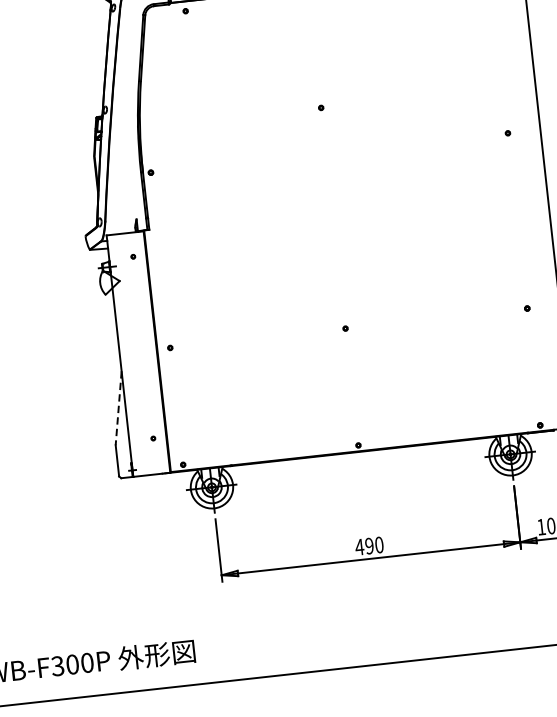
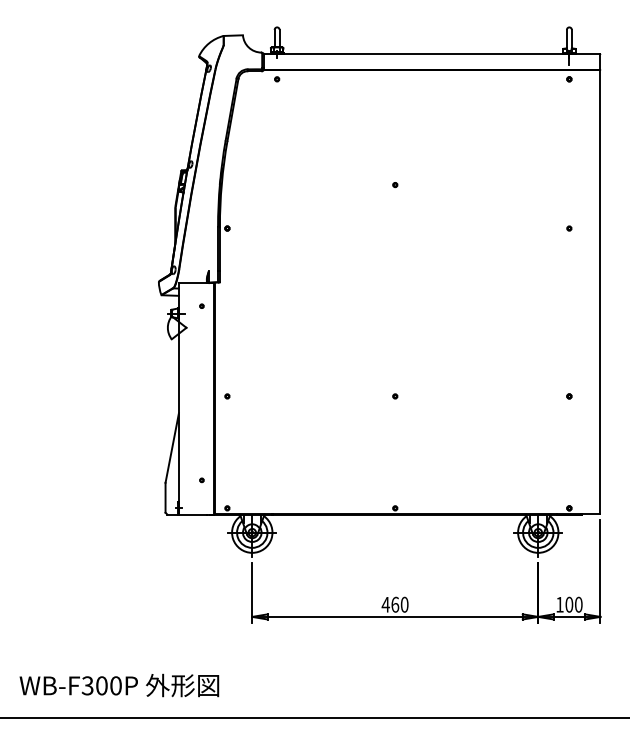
line: (118, 408) -> (172, 448), dashed -> solid
text: (369, 545) -> (395, 604), 490 -> 460

